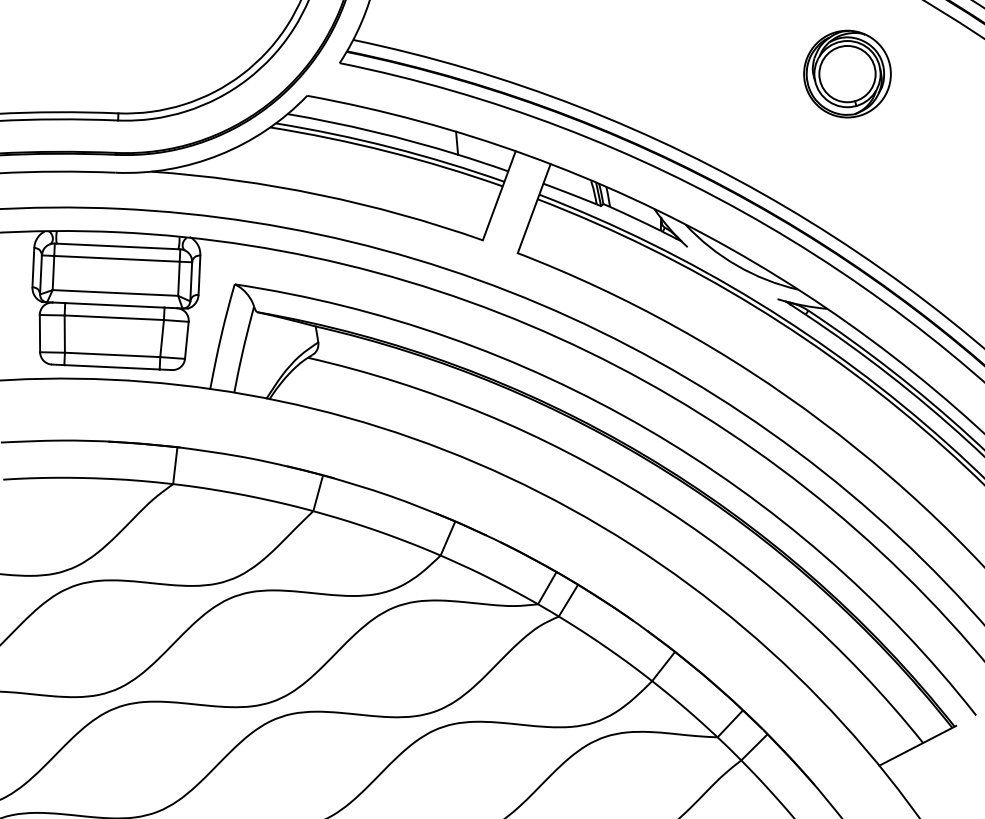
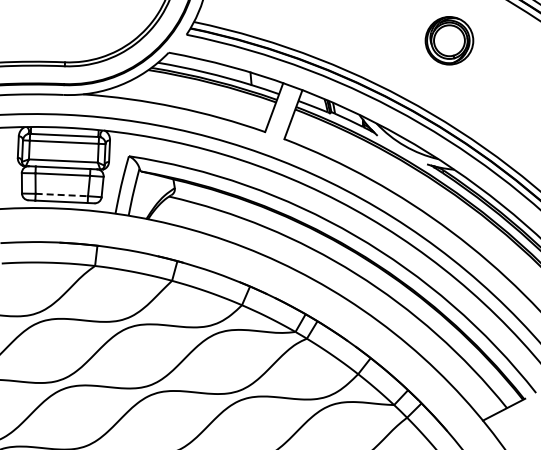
part: (847, 73) -> (449, 40), moved
line: (113, 355) -> (62, 195), solid -> dashed

